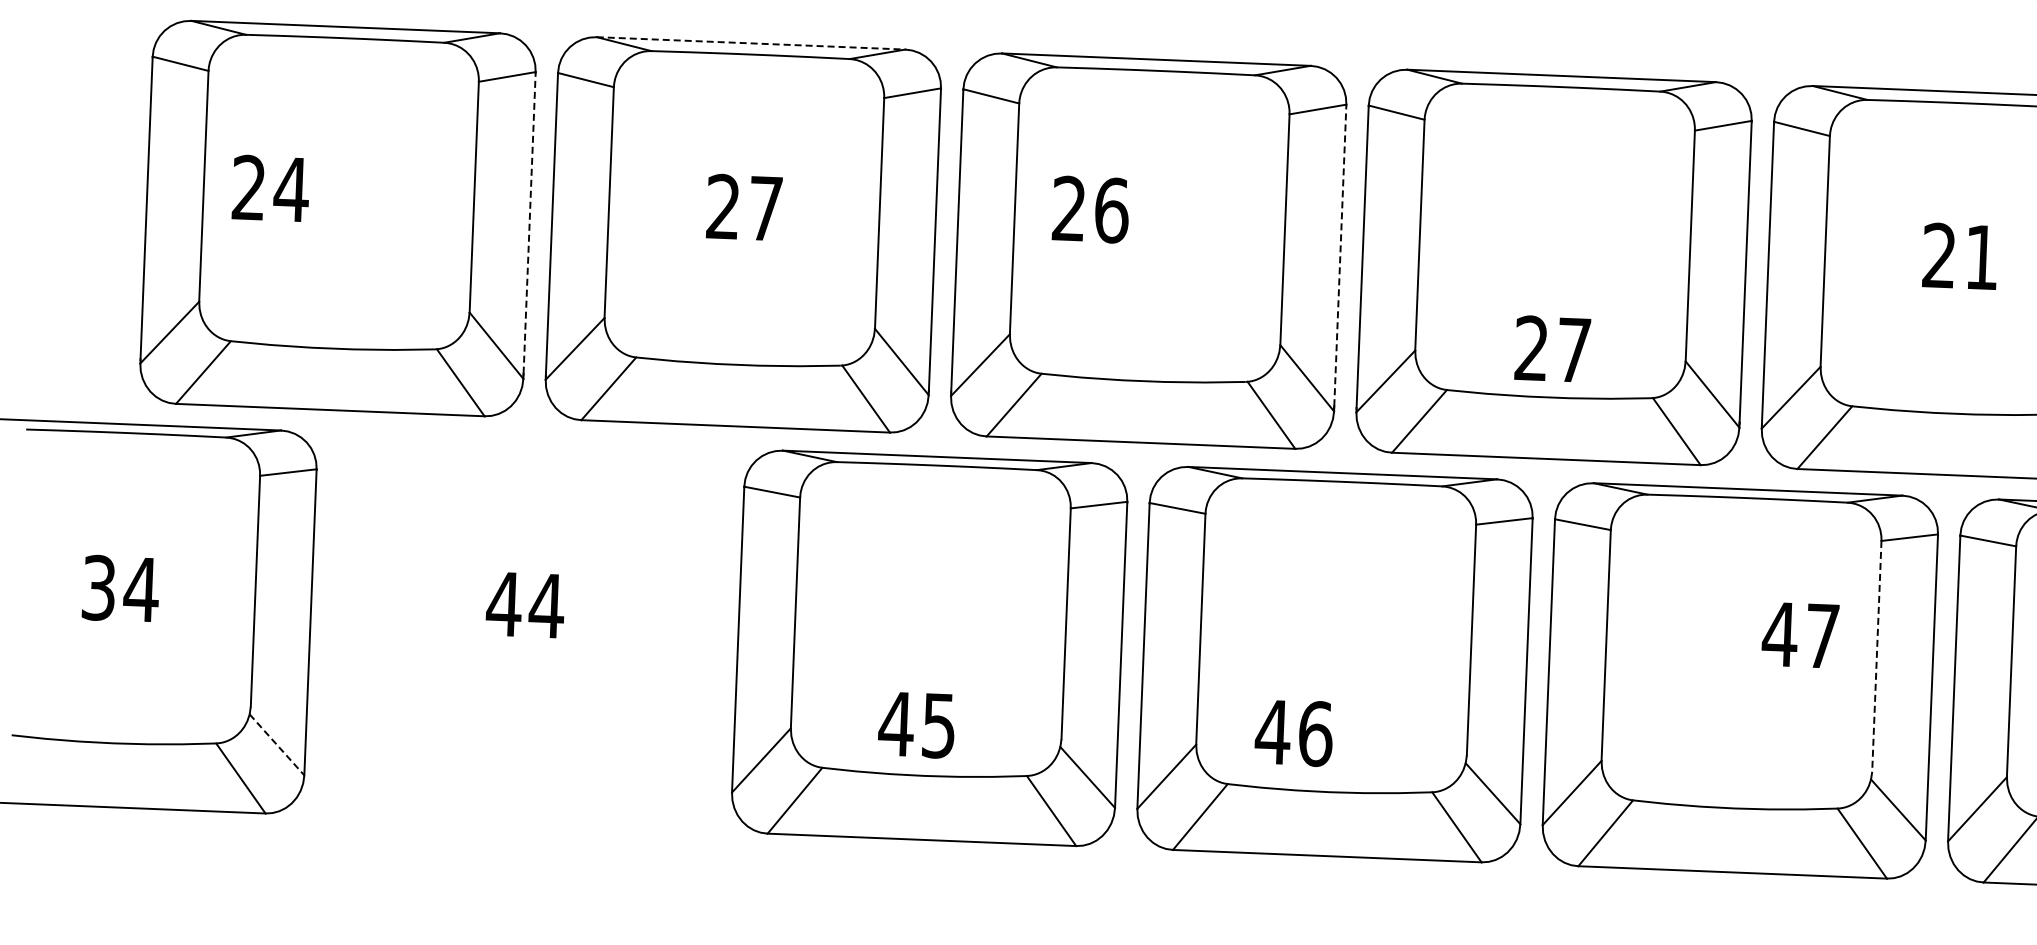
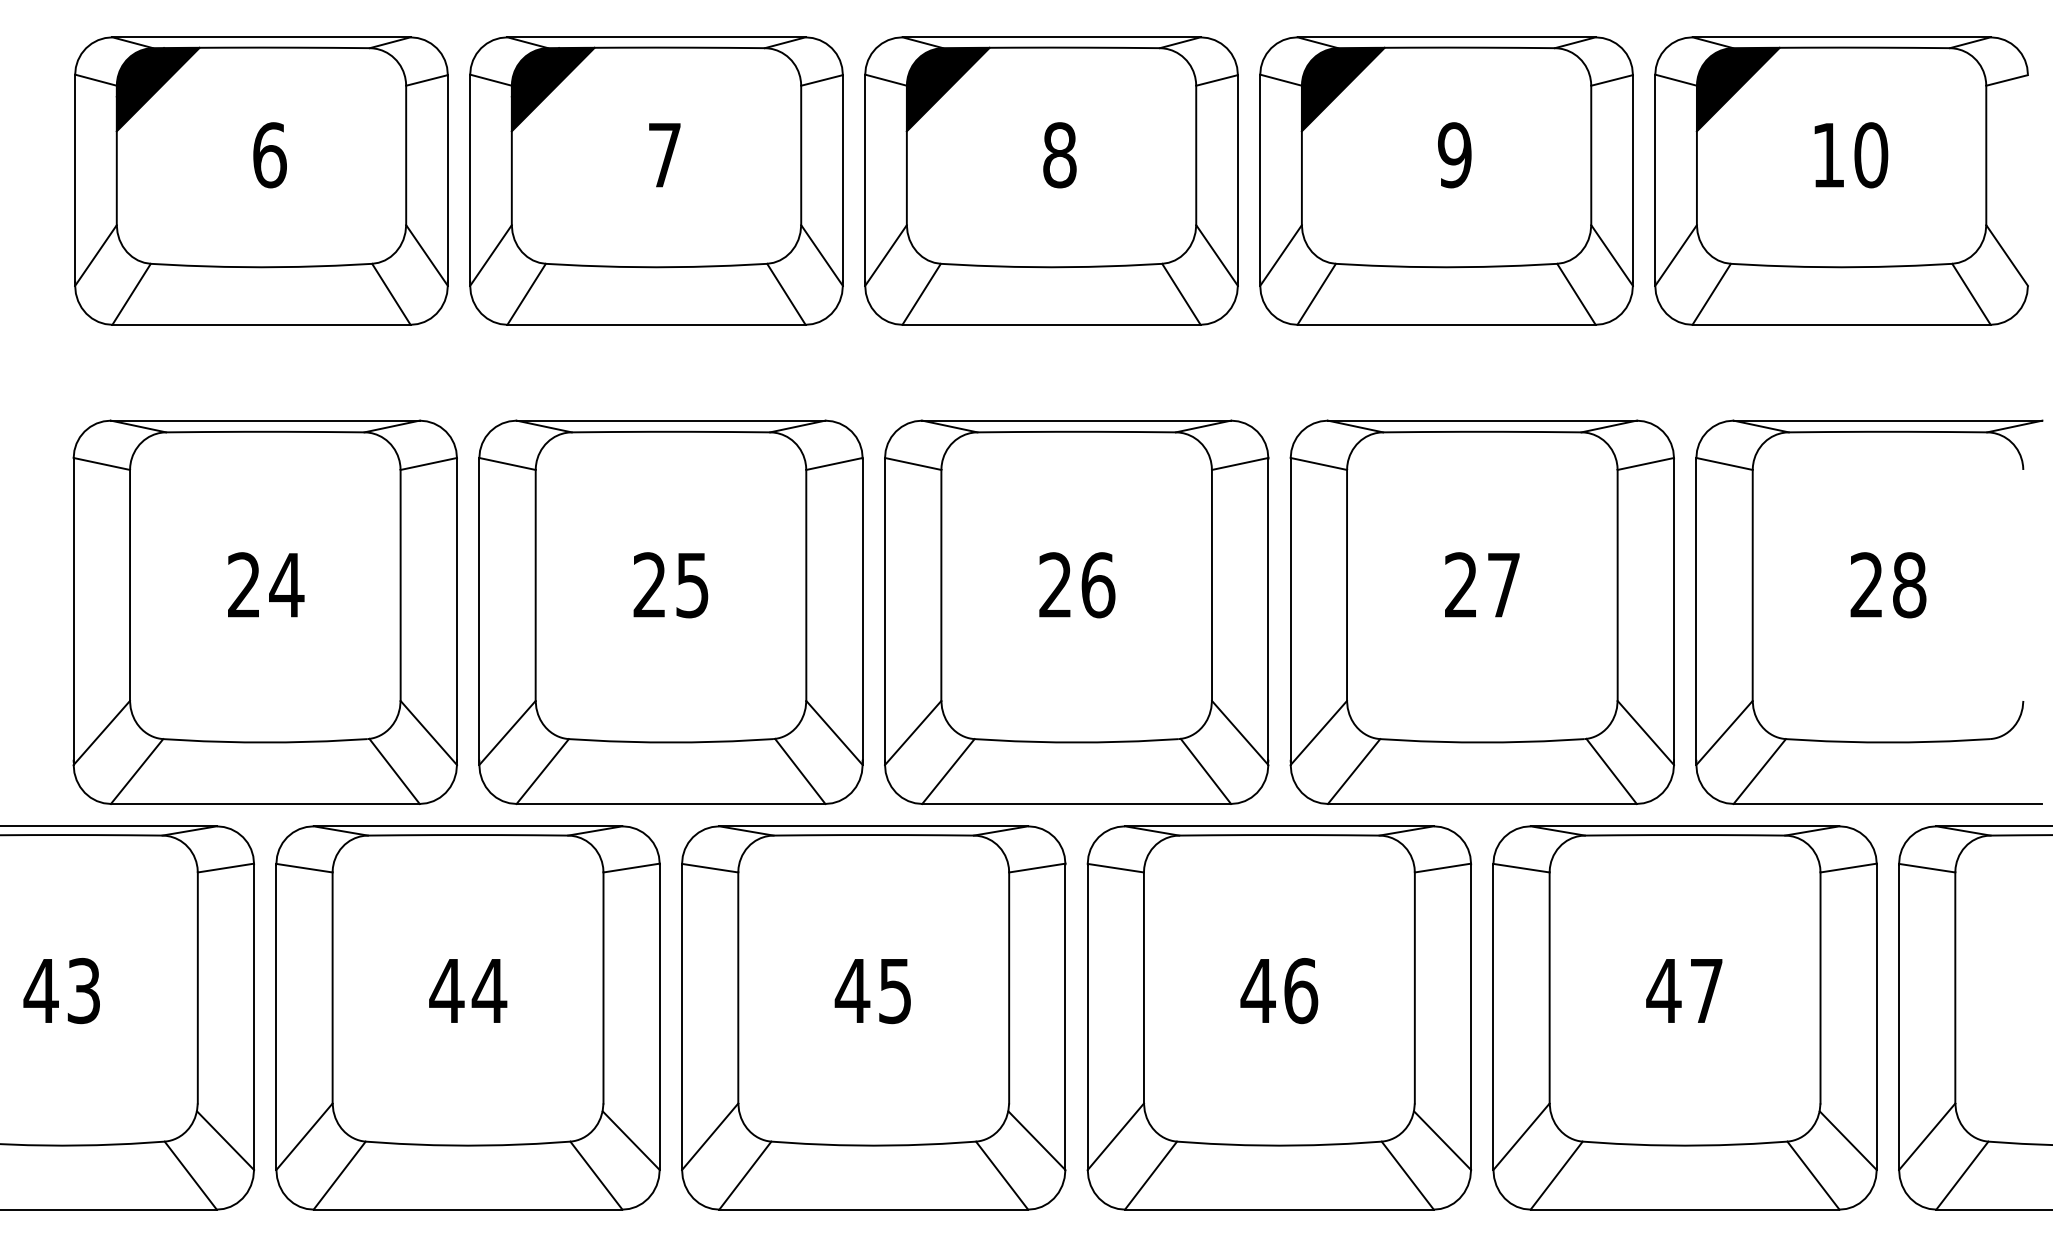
line: (751, 43) -> (671, 420), dashed -> solid
text: (271, 188) -> (266, 584), moved
text: (765, 208) -> (692, 585), 27 -> 25
text: (1091, 210) -> (1077, 585), moved
line: (530, 223) -> (457, 609), dashed -> solid
line: (1340, 256) -> (1268, 609), dashed -> solid
text: (1981, 257) -> (1909, 585), 21 -> 28
text: (1552, 348) -> (1482, 584), moved
text: (120, 588) -> (62, 990), 34 -> 43
part: (523, 631) -> (467, 1017), added
text: (1800, 634) -> (1684, 990), moved
line: (1876, 655) -> (1820, 987), dashed -> solid
text: (916, 725) -> (872, 991), moved
text: (1294, 733) -> (1279, 991), moved
line: (276, 744) -> (225, 1140), dashed -> solid

